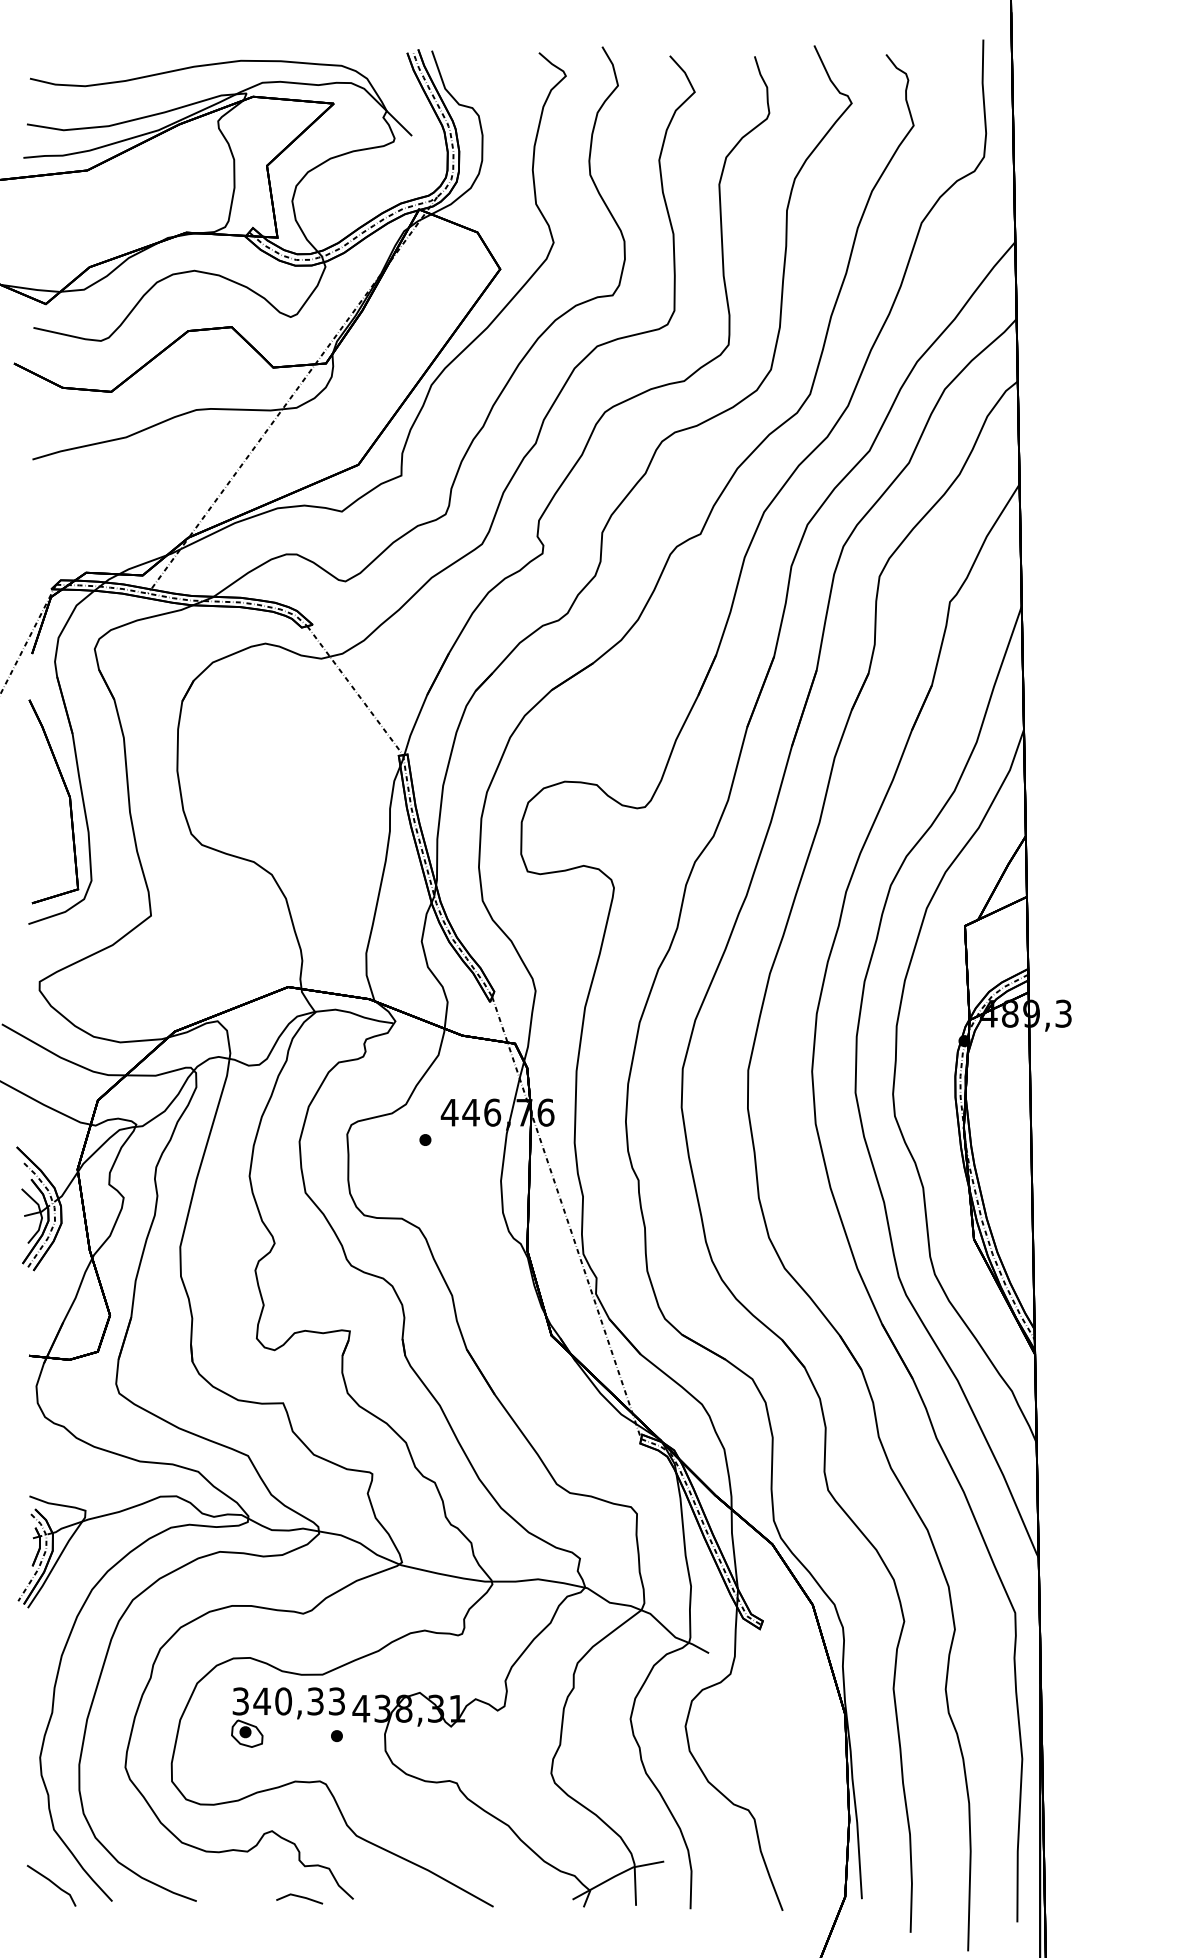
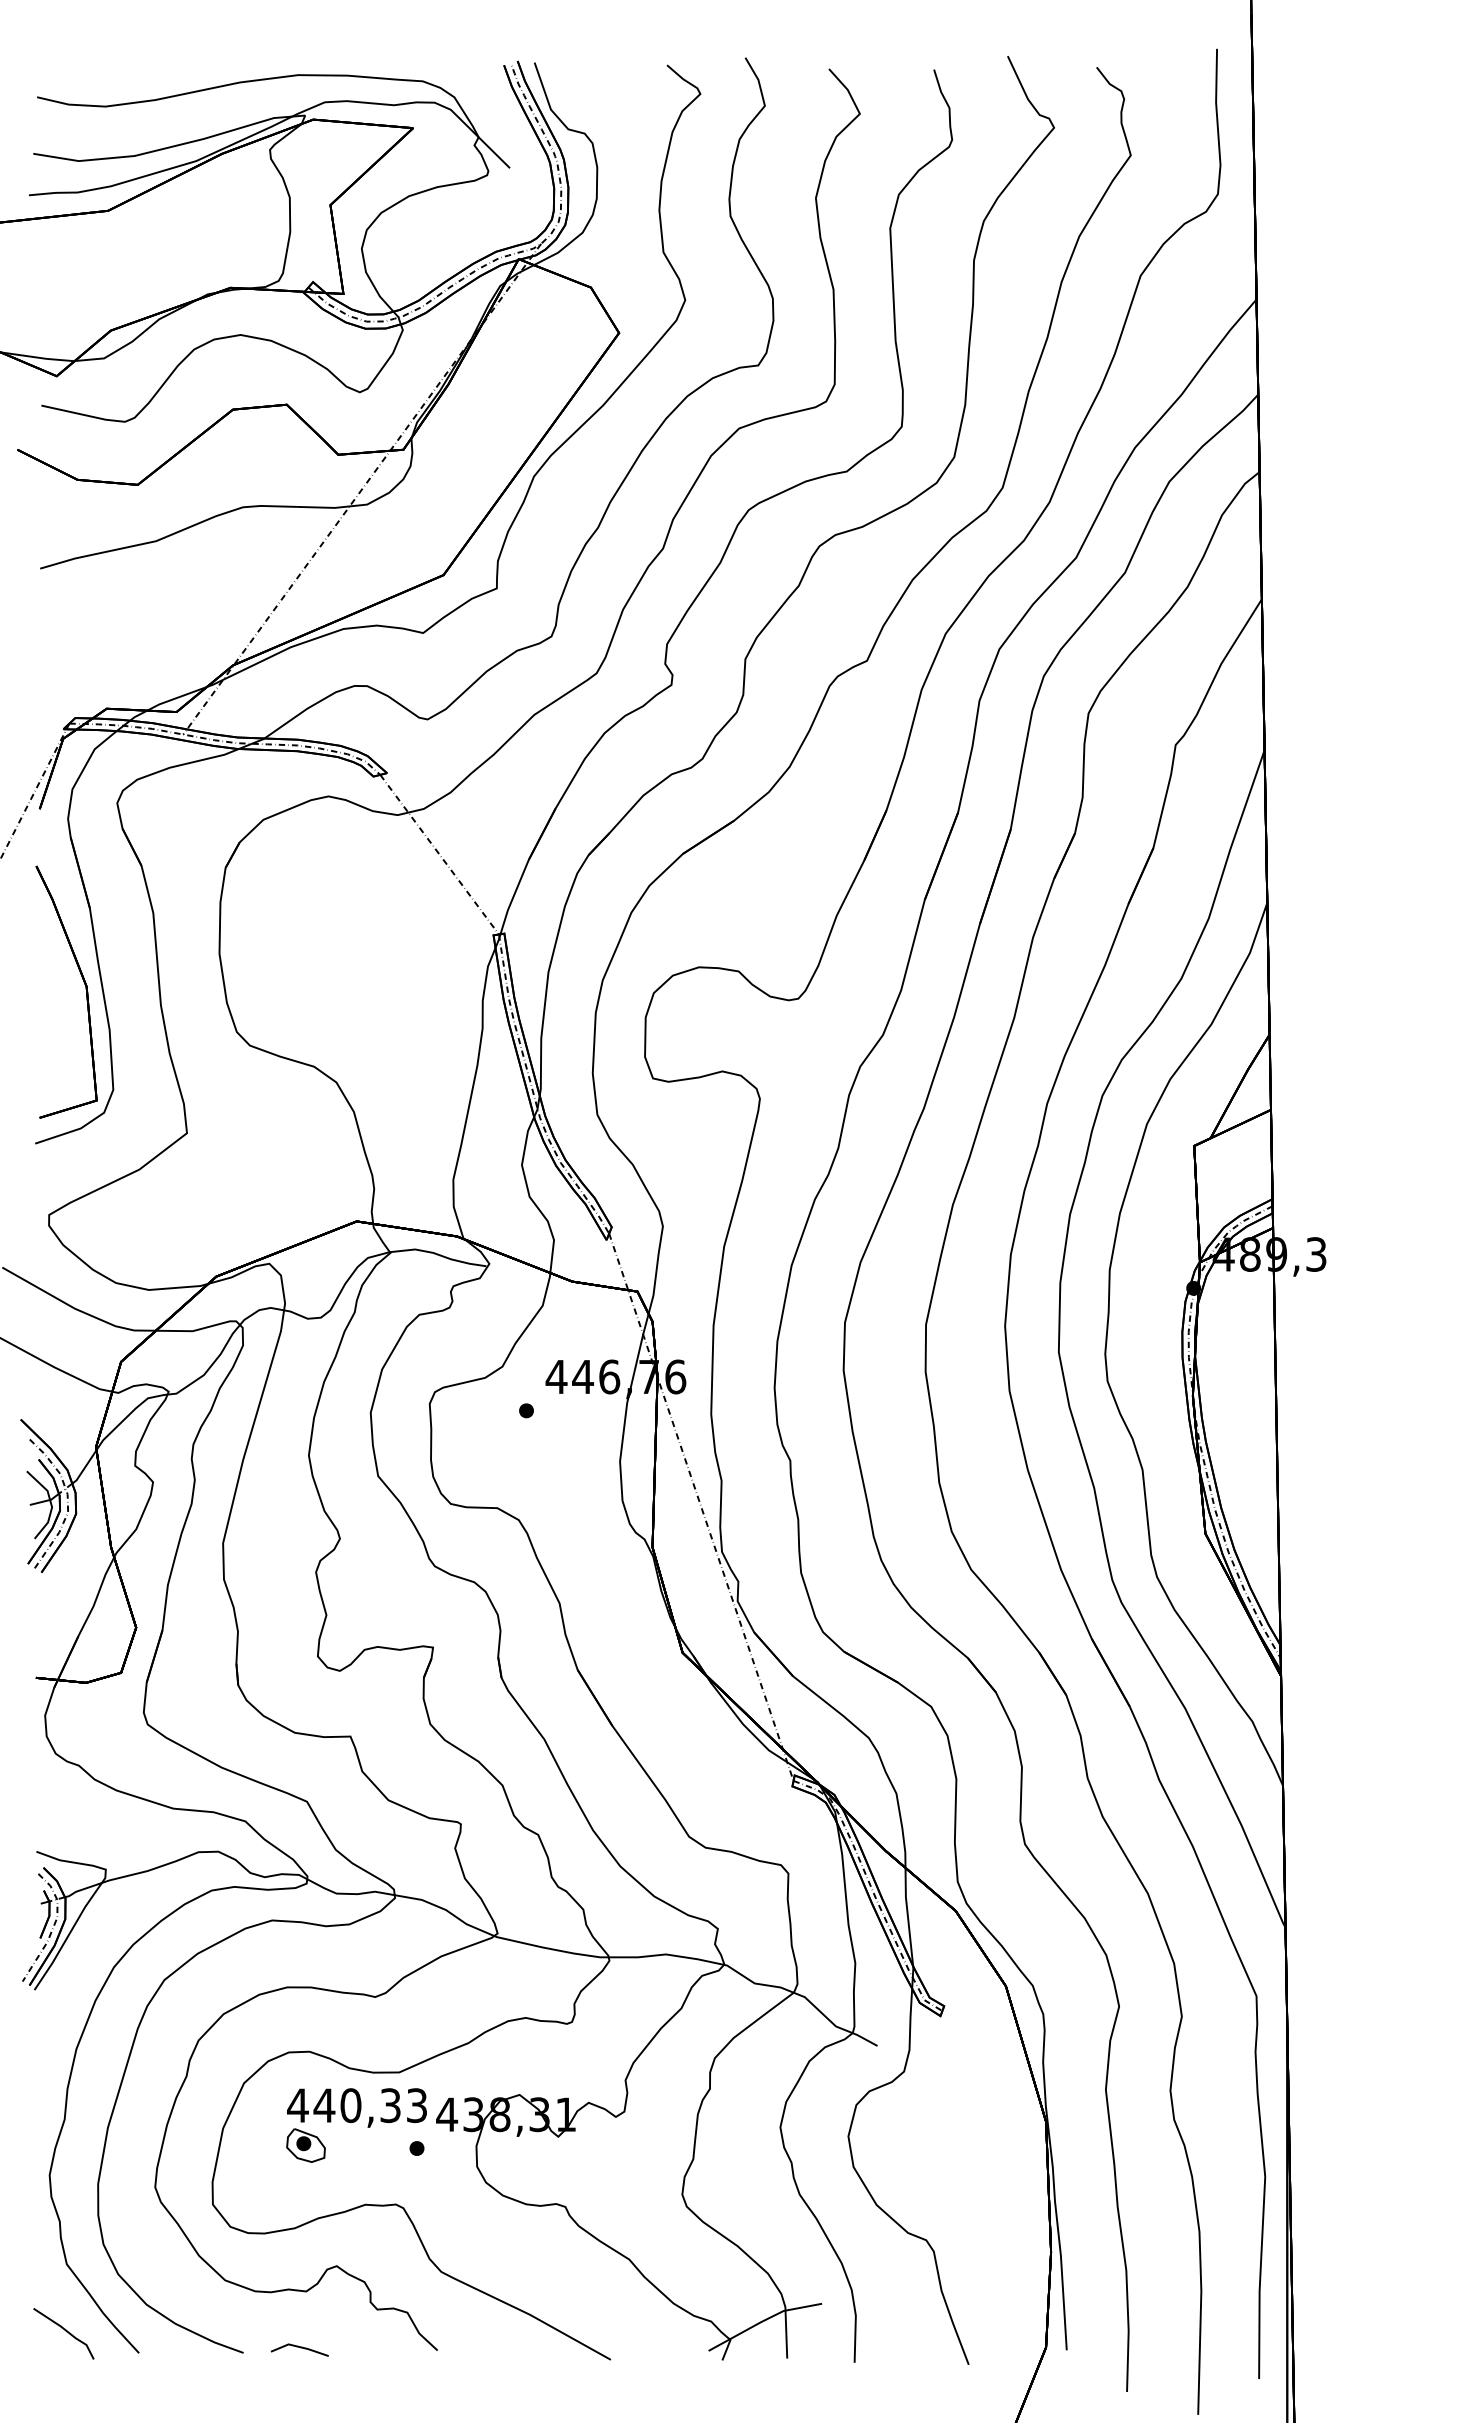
text: (240, 1701) -> (297, 2105), 340,33 -> 440,33
line: (300, 1897) -> (300, 2348), moved

